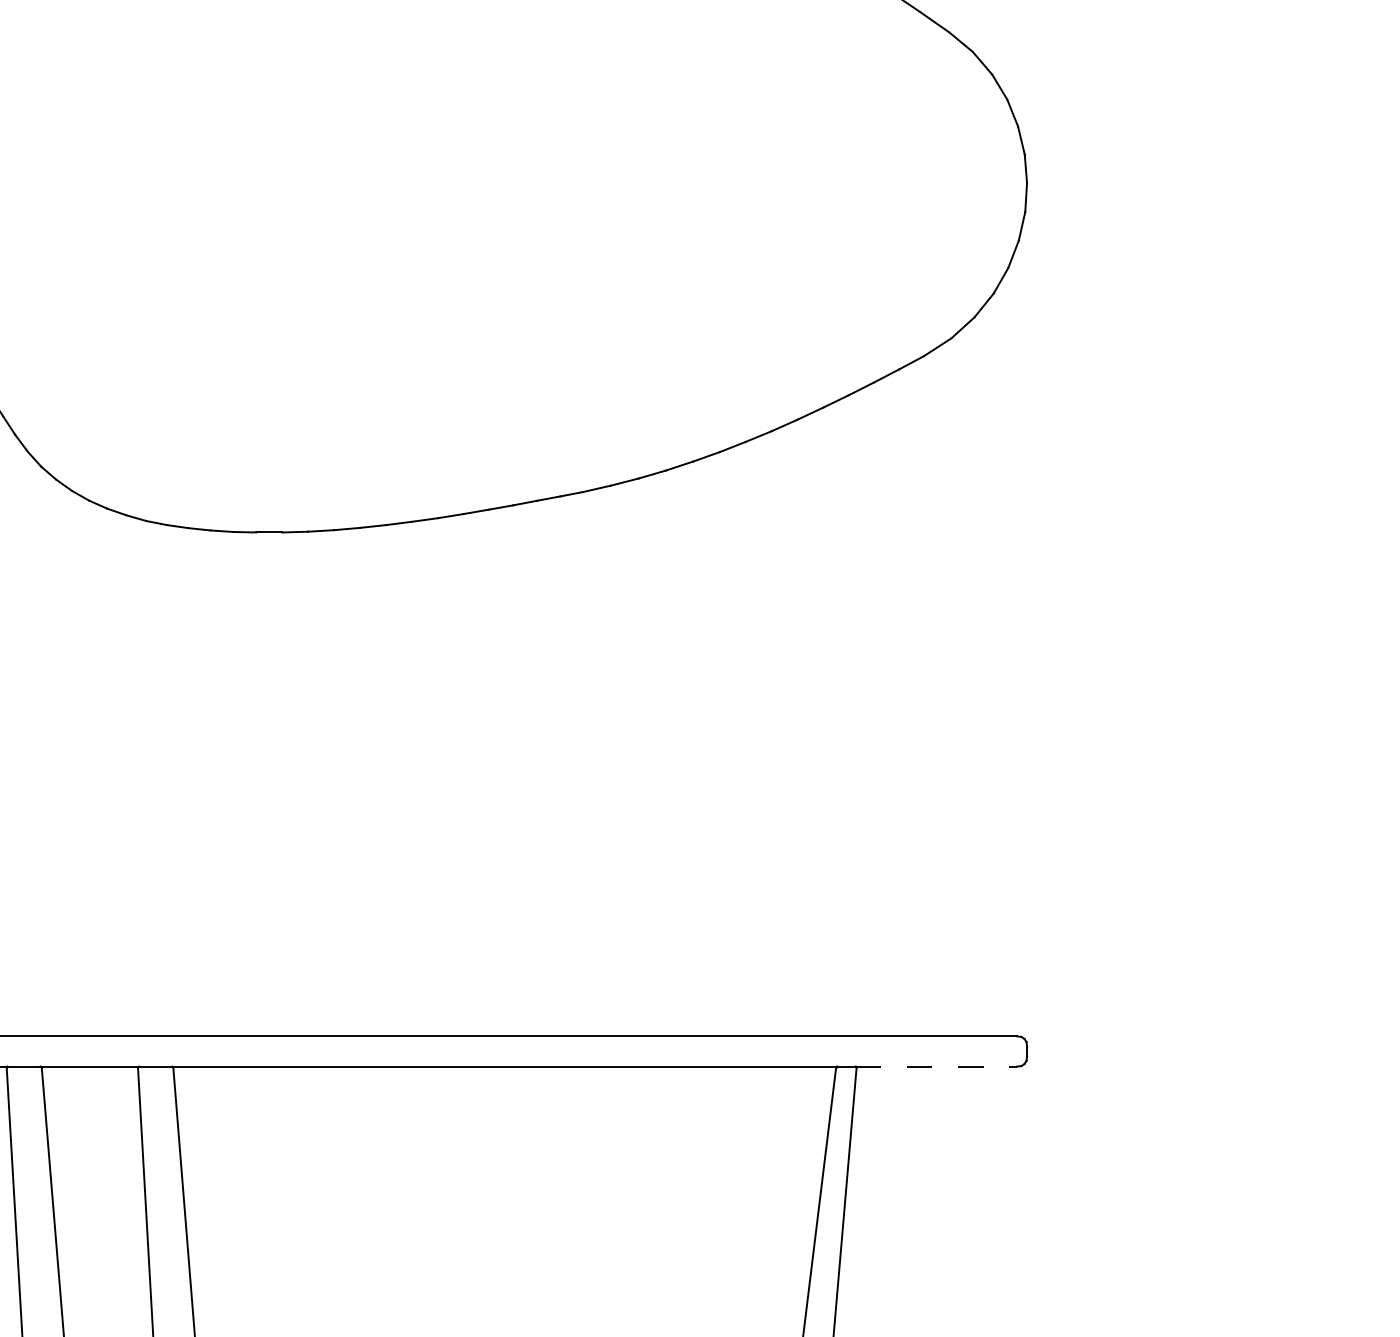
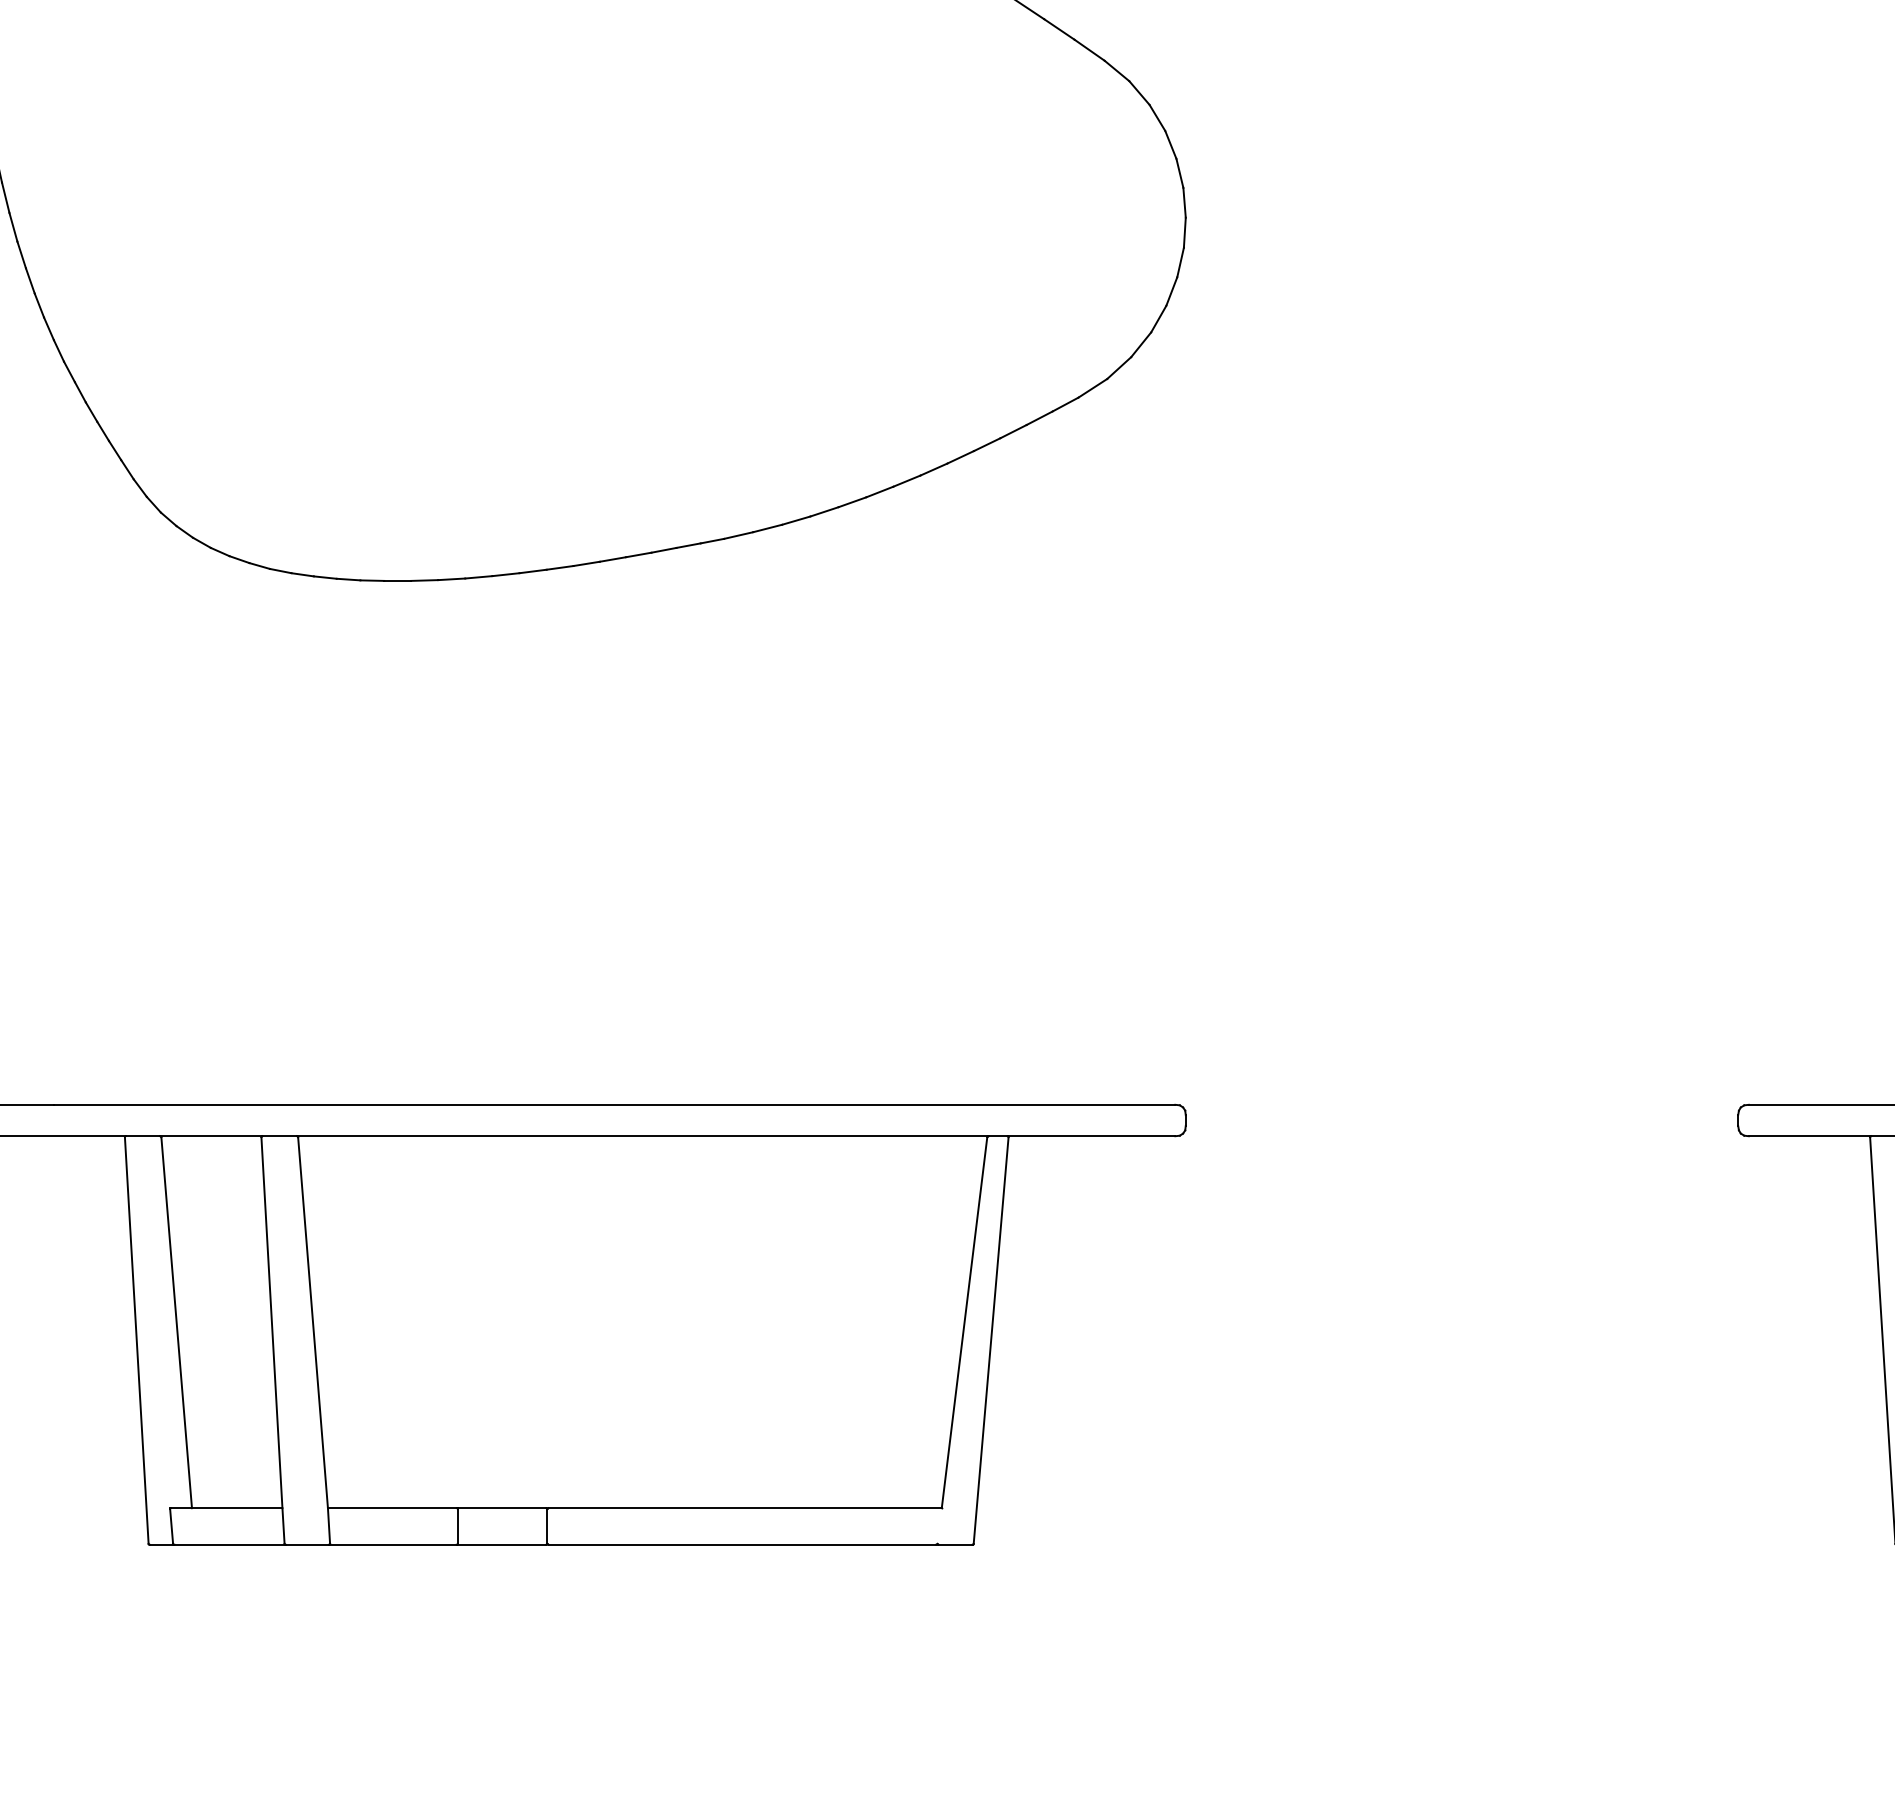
line: (936, 1066) -> (1091, 1136), dashed -> solid

